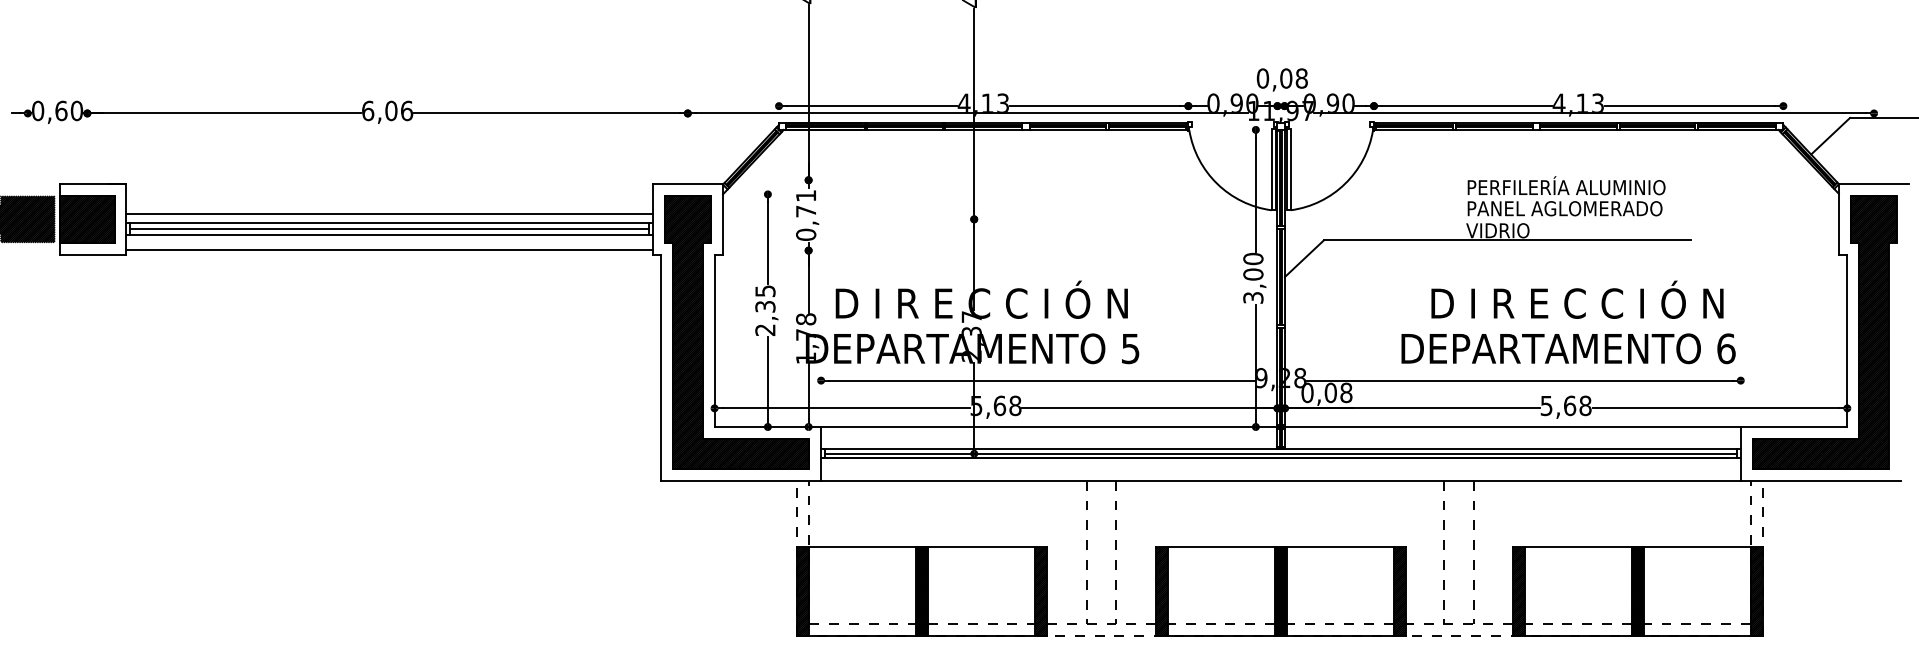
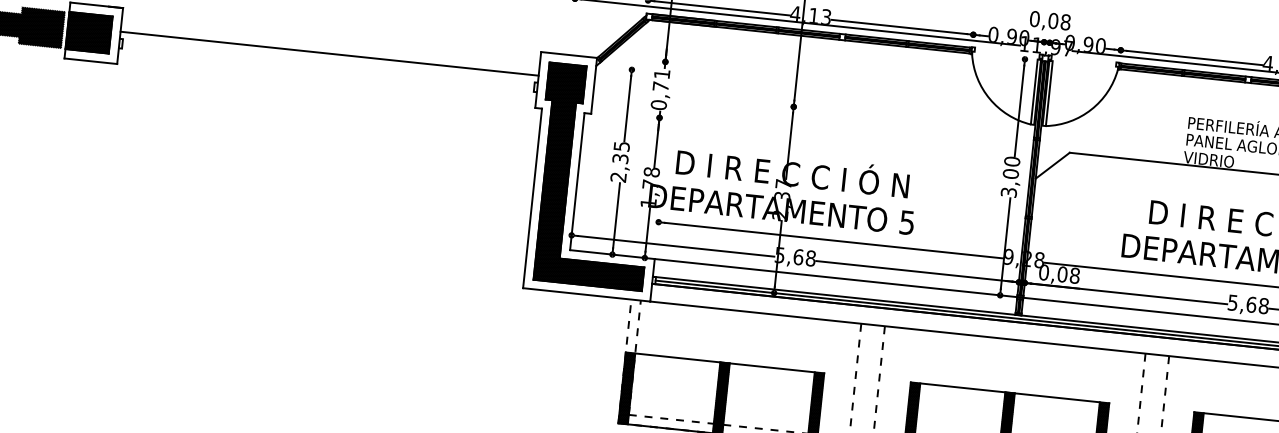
line: (389, 222) -> (328, 60), removed
line: (389, 228) -> (328, 65), removed
line: (389, 234) -> (327, 70), removed
line: (389, 249) -> (326, 81), removed

